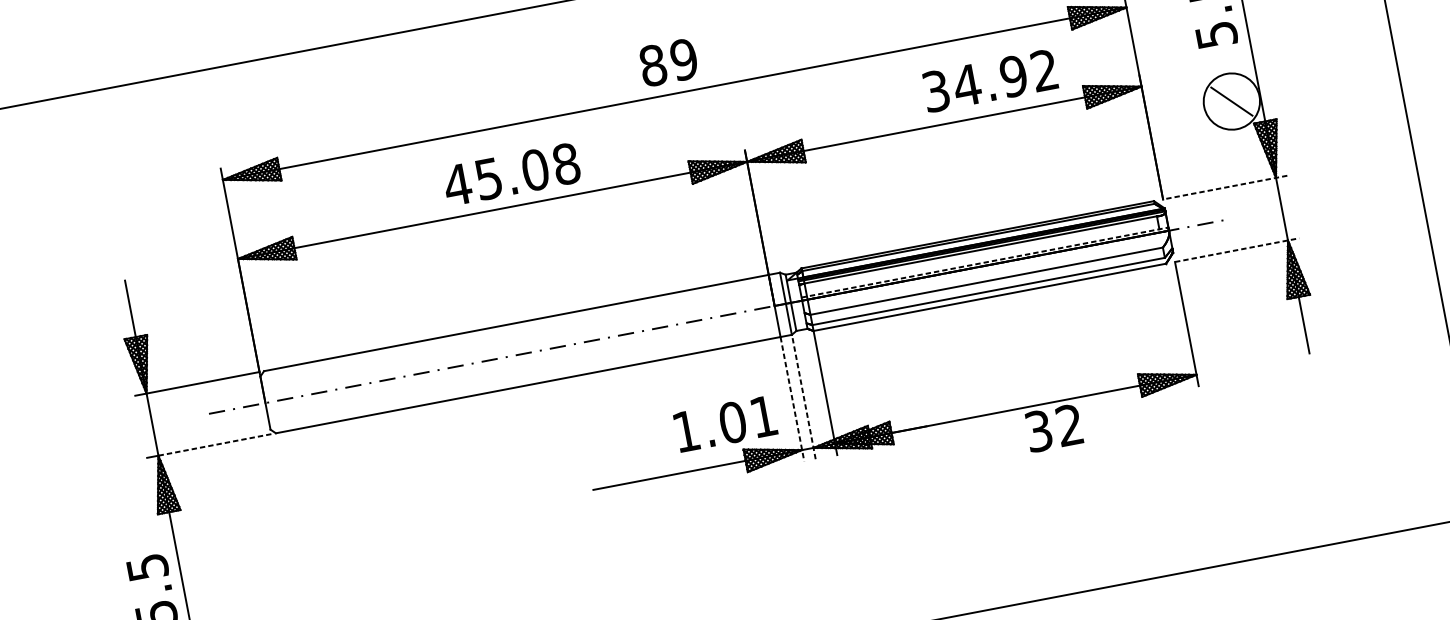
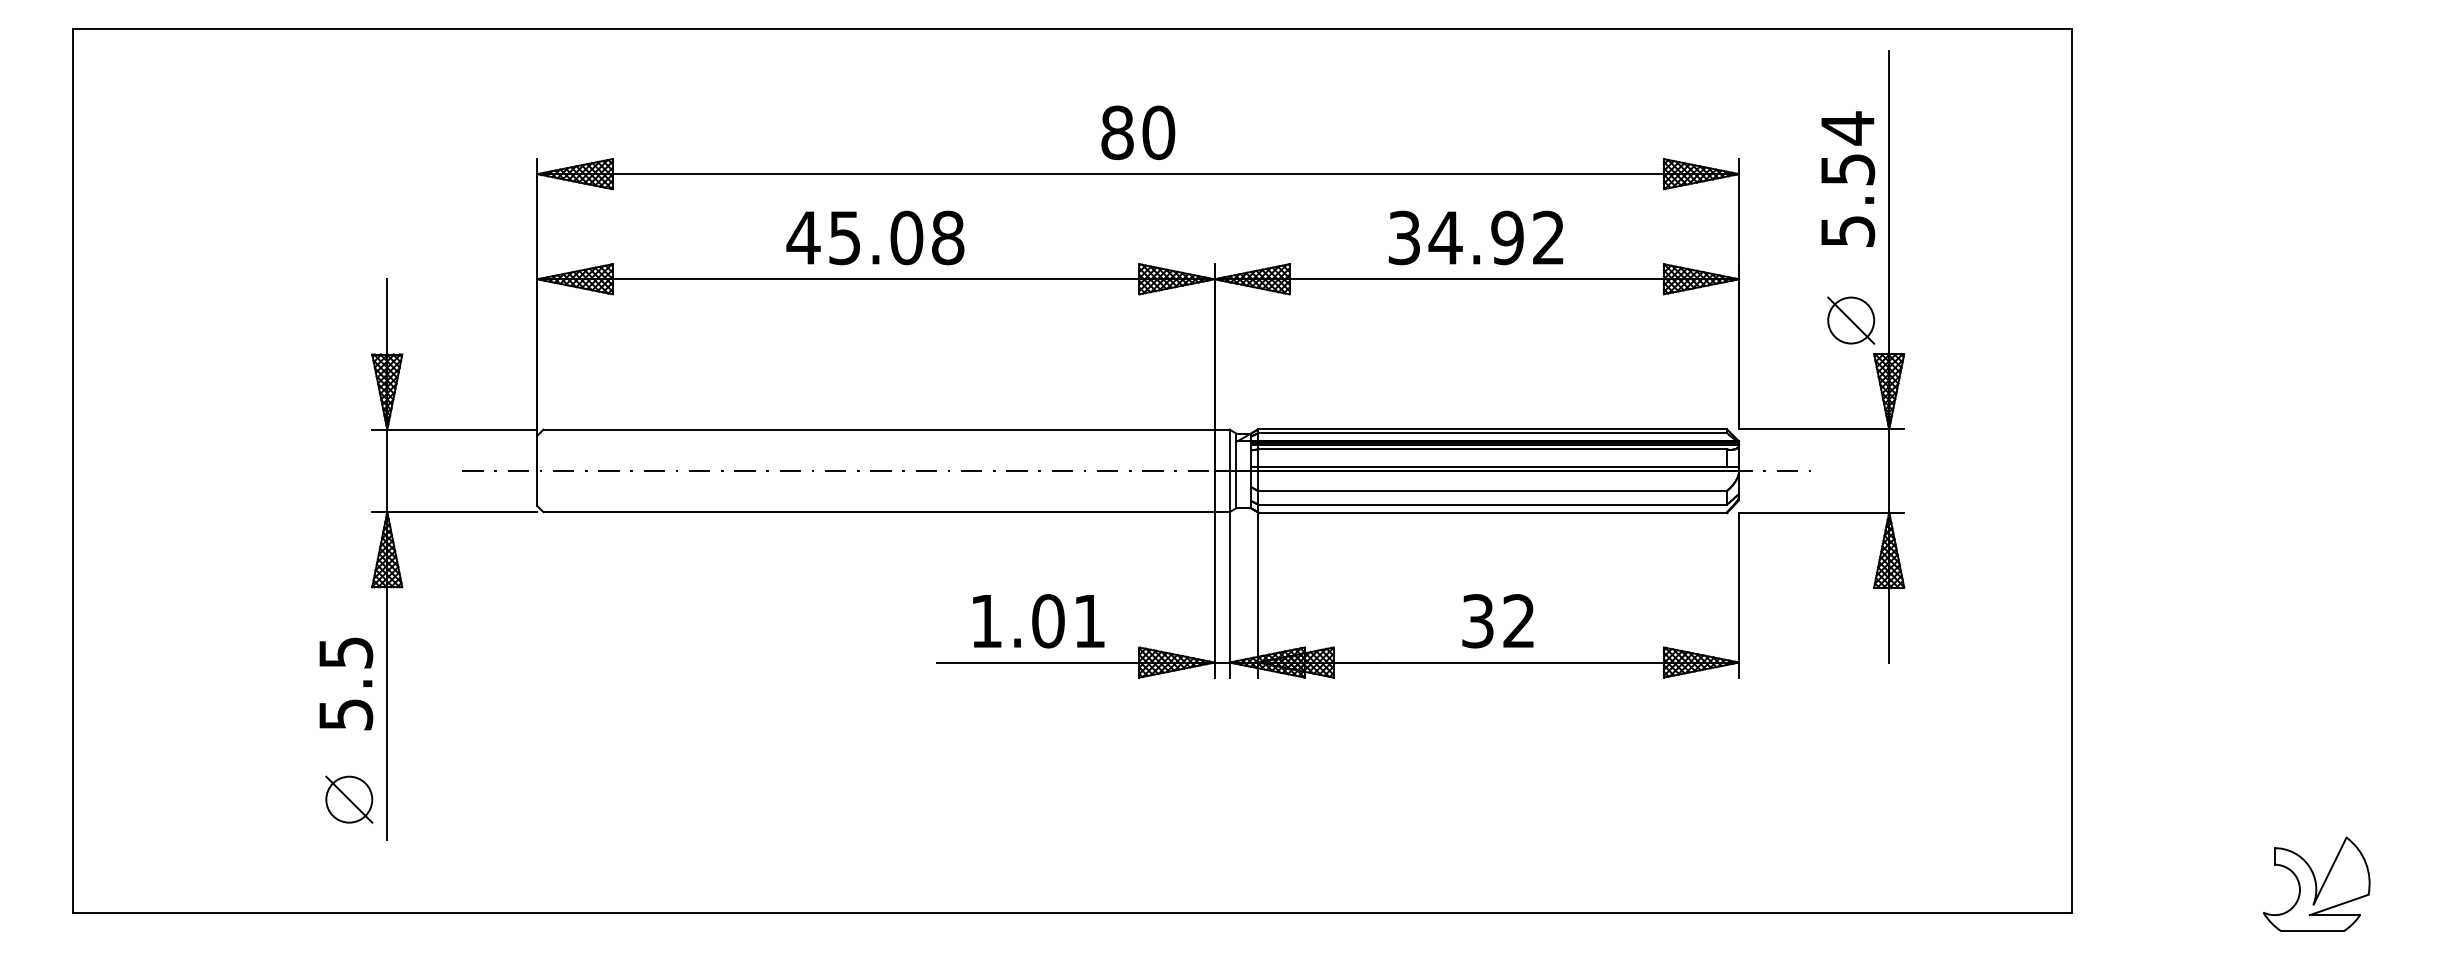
text: (683, 59) -> (1158, 132), 89 -> 80
text: (990, 80) -> (1476, 237), moved
circle: (1232, 101) -> (1851, 320), size x0.62
text: (511, 174) -> (875, 237), moved
line: (1225, 187) -> (1821, 429), dashed -> solid
line: (1237, 250) -> (1821, 512), dashed -> solid
line: (984, 262) -> (1494, 466), dashed -> solid
line: (803, 396) -> (1229, 594), dashed -> solid
line: (792, 398) -> (1214, 594), dashed -> solid
text: (725, 424) -> (1038, 621), moved
text: (1053, 428) -> (1497, 621), moved
line: (214, 445) -> (461, 512), dashed -> solid

